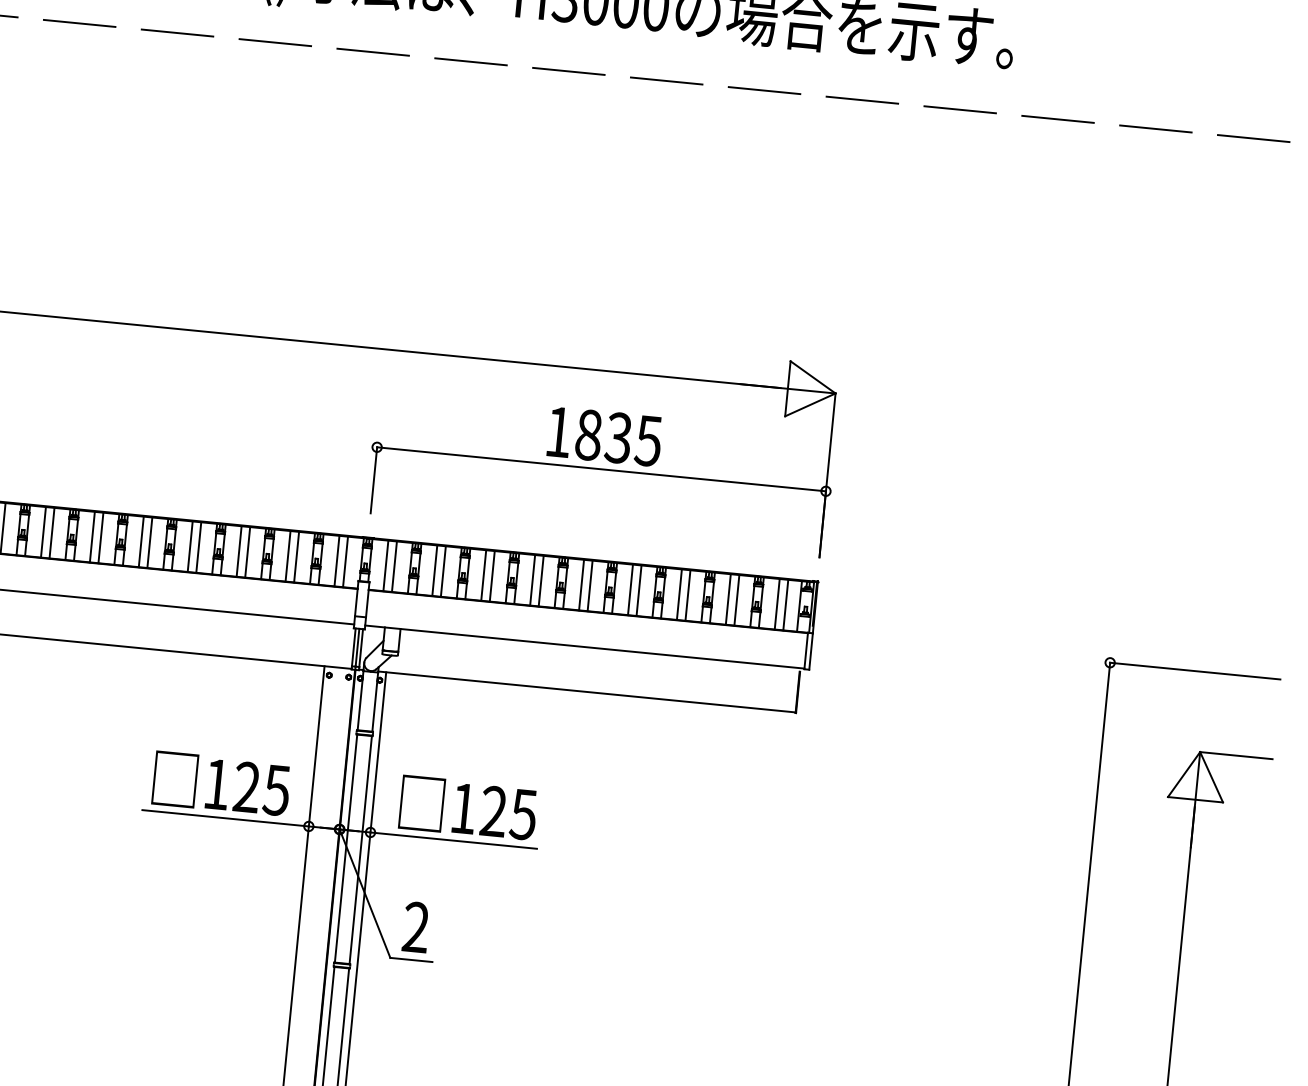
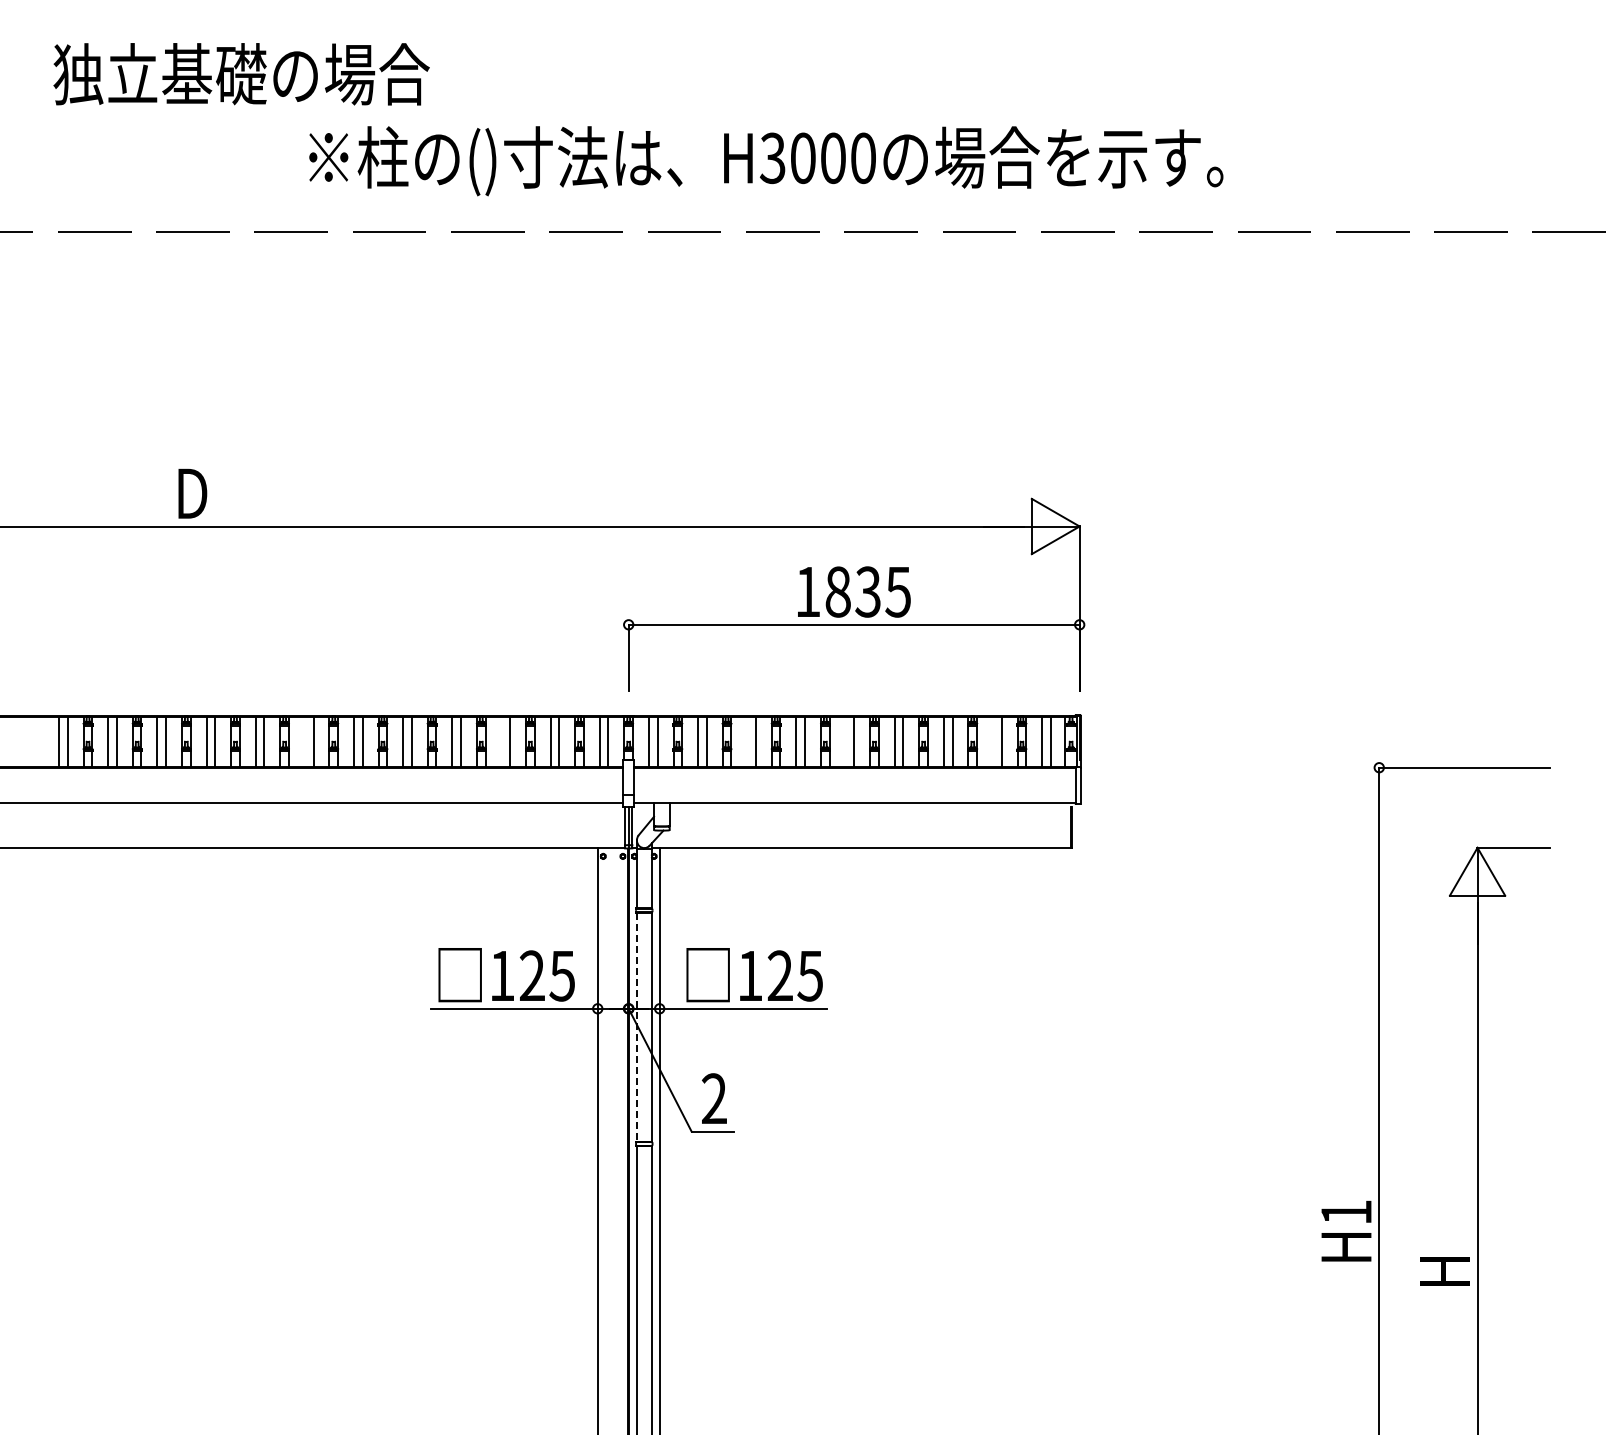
line: (43, 531) -> (304, 741), removed
line: (239, 551) -> (501, 741), removed
line: (483, 575) -> (747, 741), removed
line: (581, 584) -> (845, 741), removed
line: (728, 599) -> (993, 741), removed
line: (345, 848) -> (636, 1027), solid -> dashed

